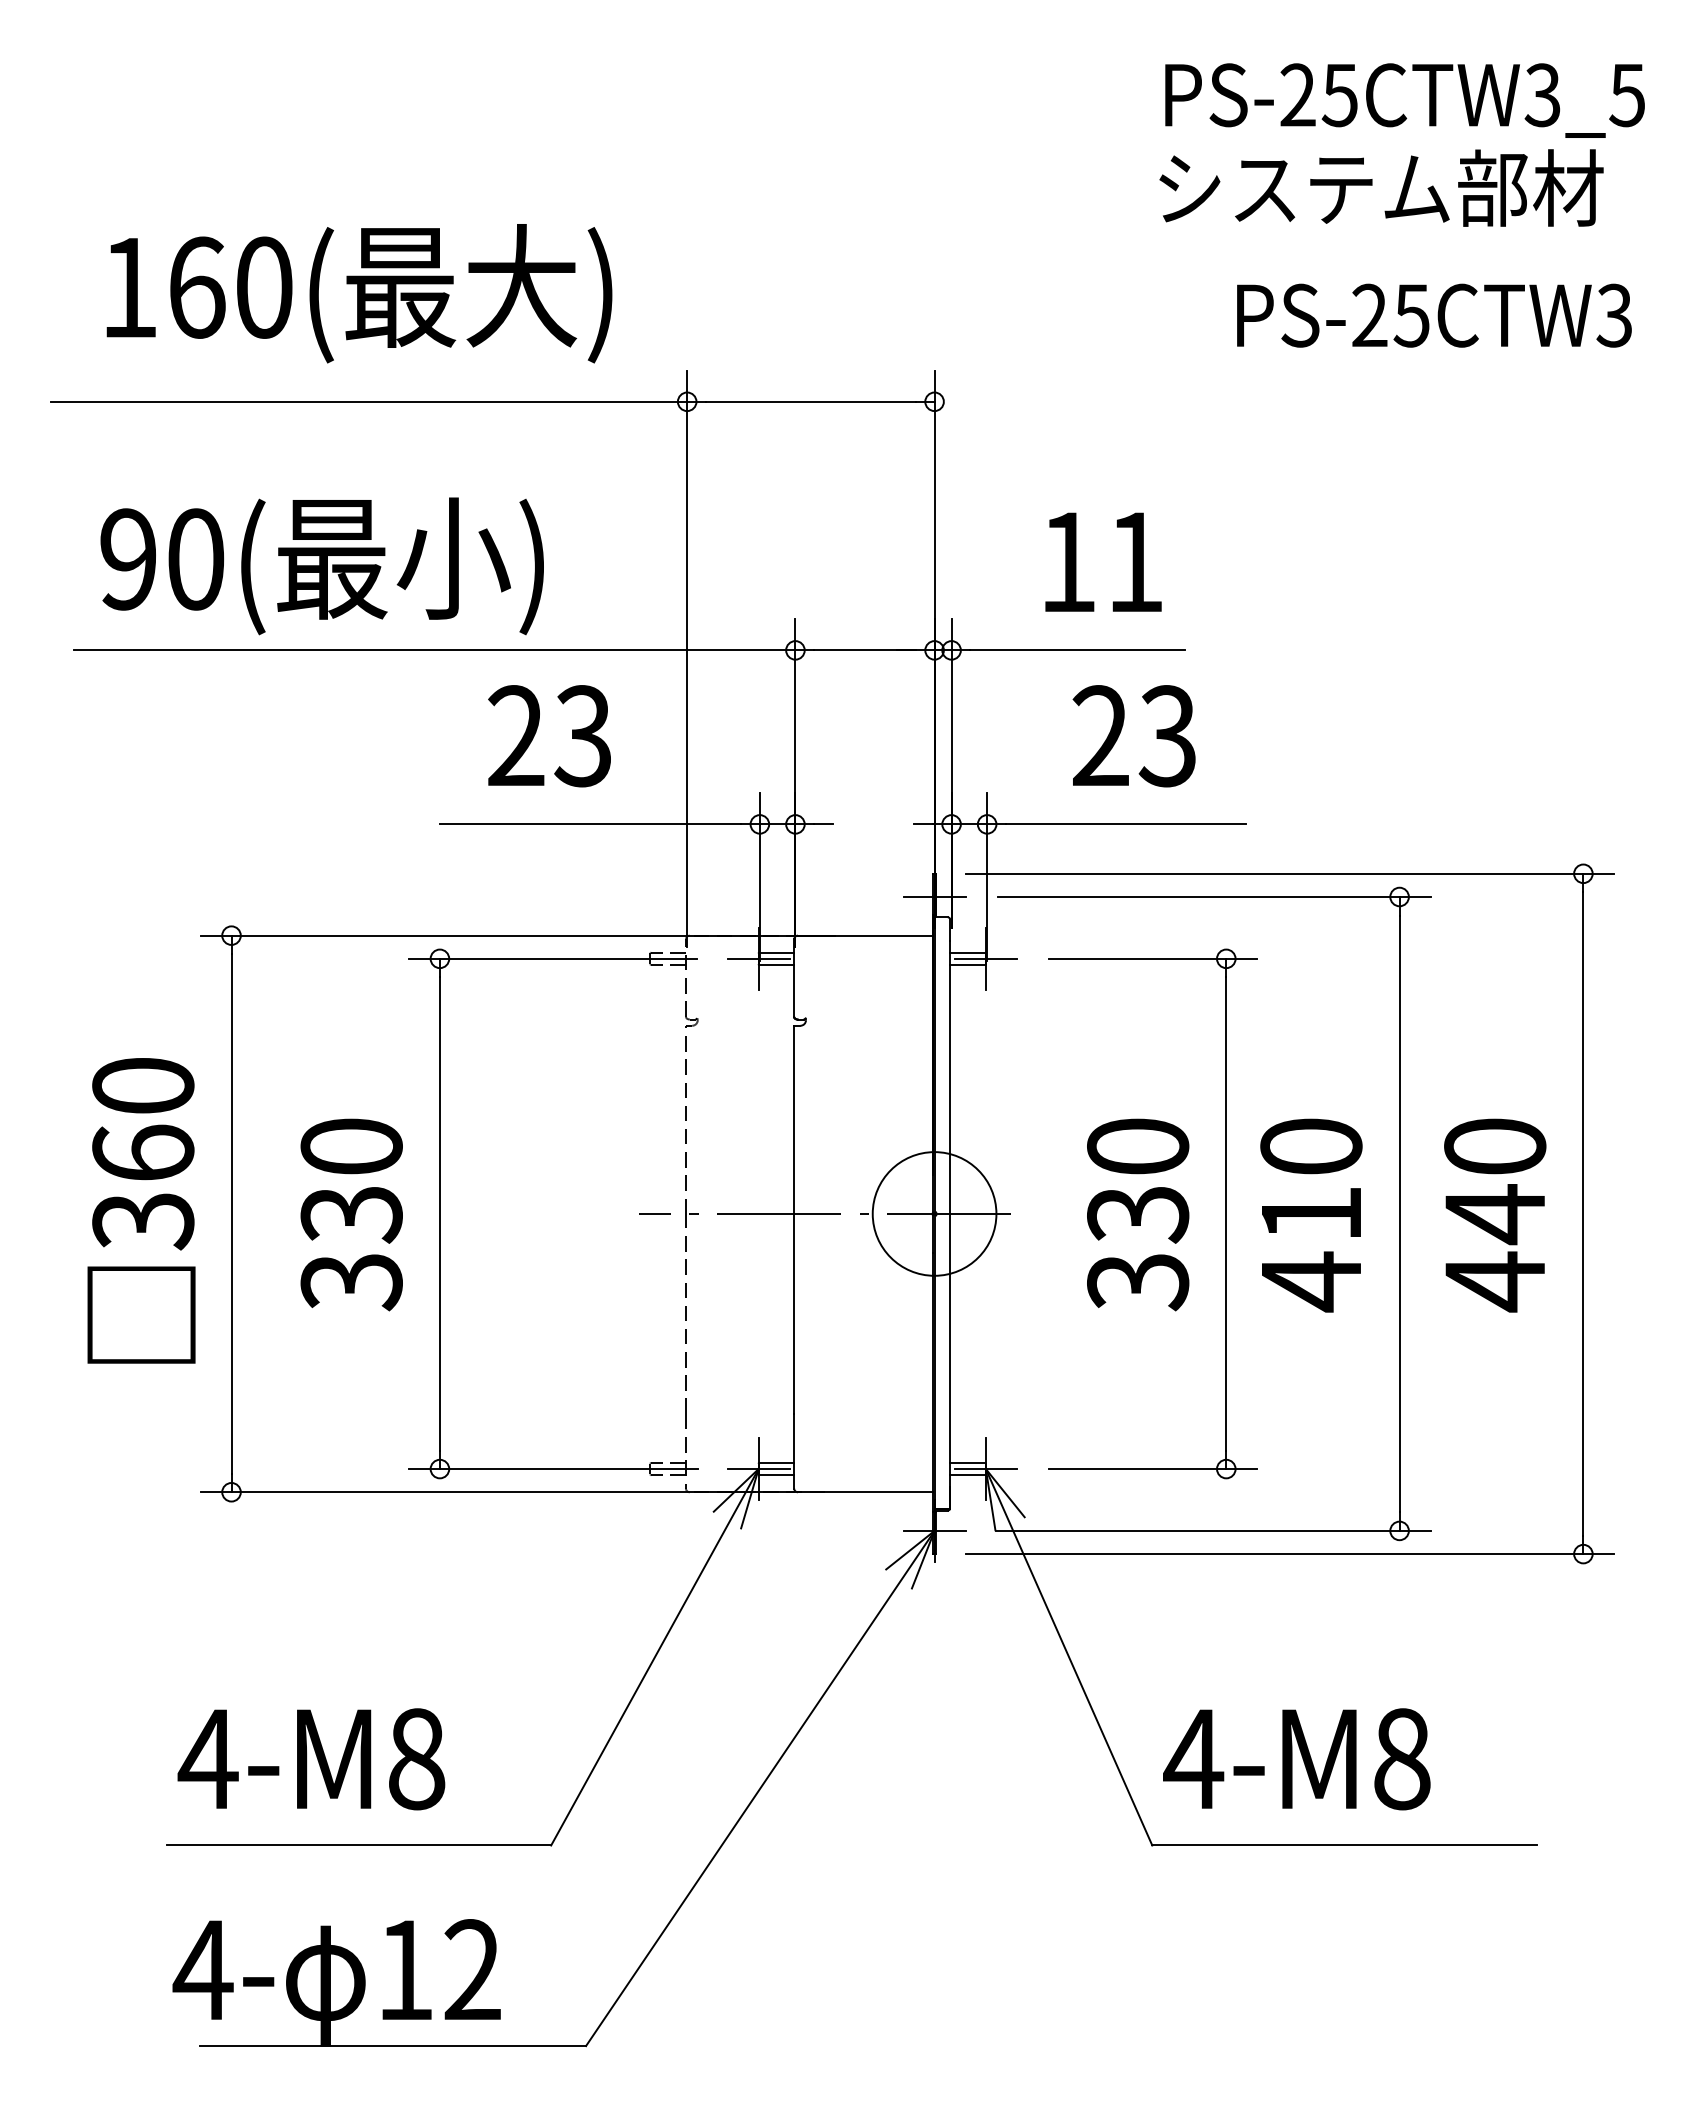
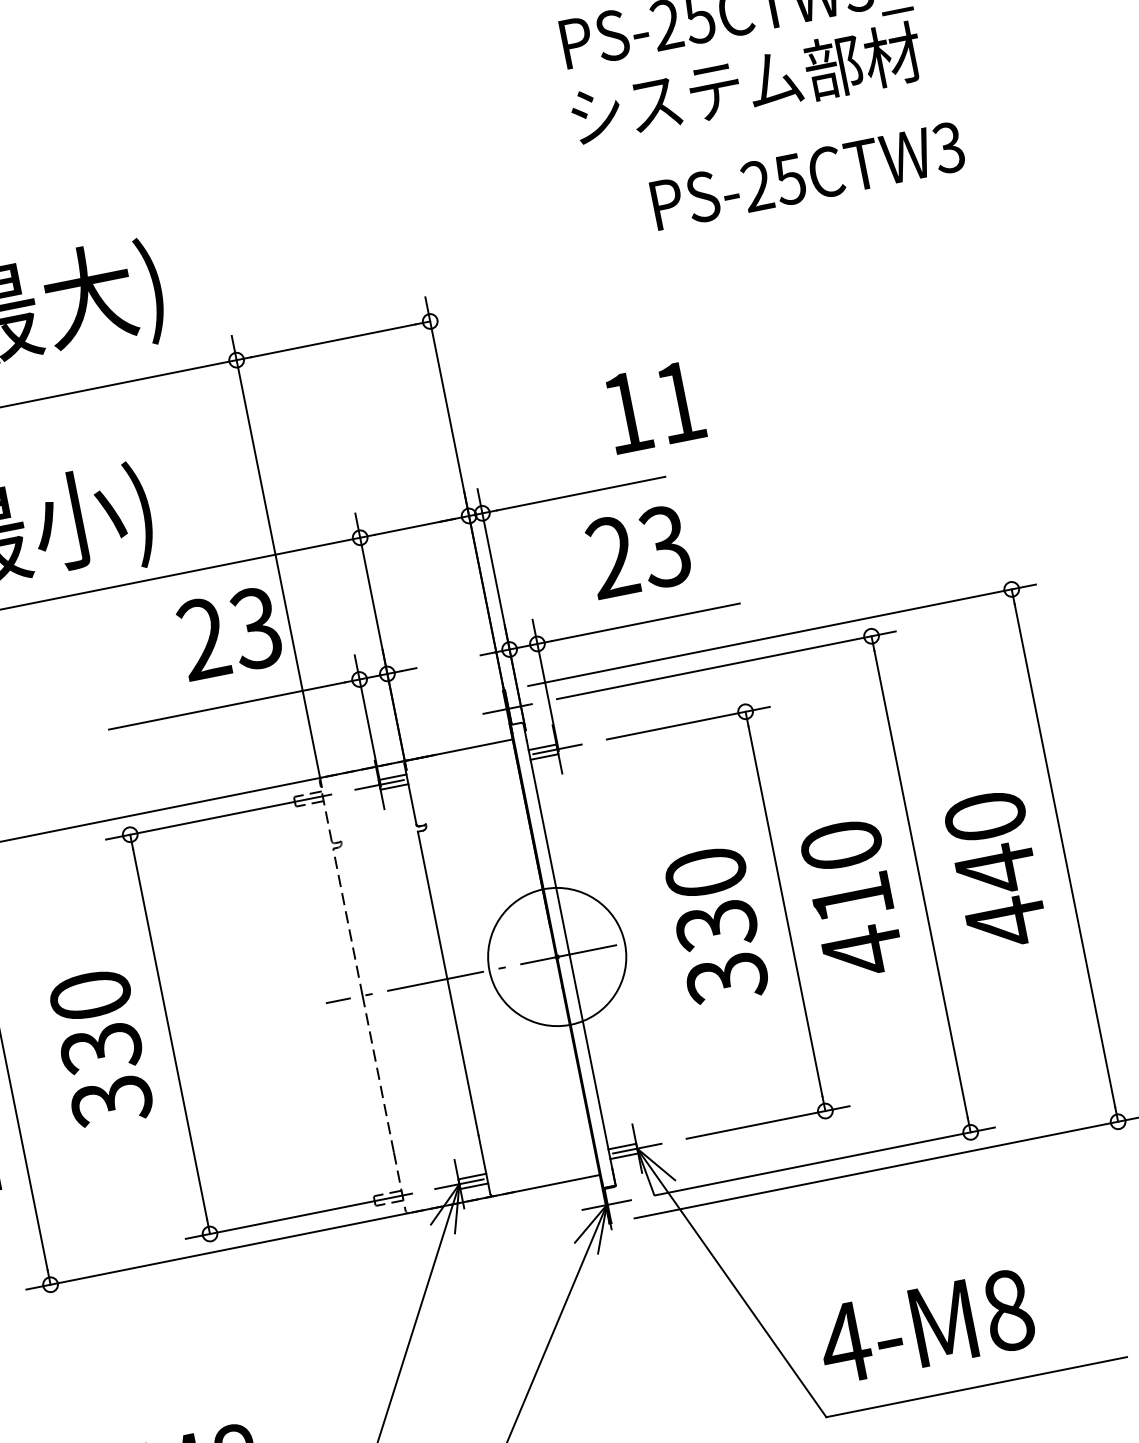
text: (1103, 561) -> (654, 406), moved
text: (549, 736) -> (229, 633), moved
circle: (934, 1213) -> (557, 956), size x1.4

